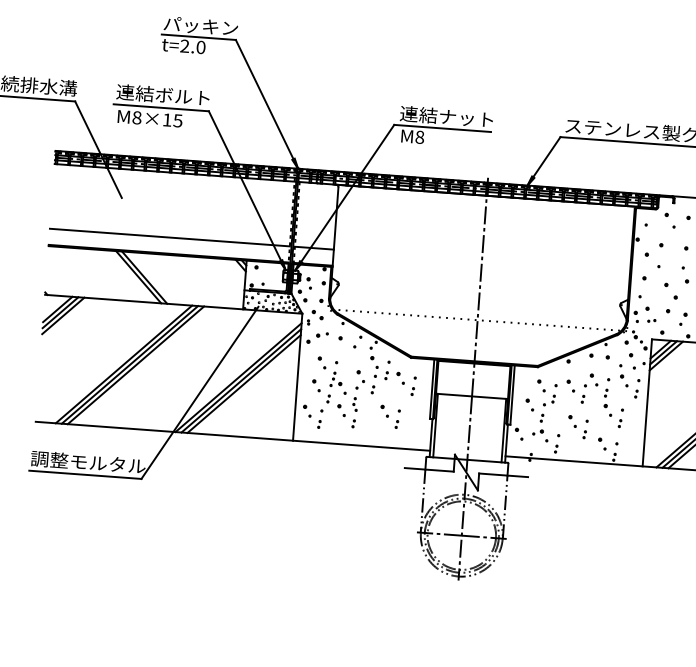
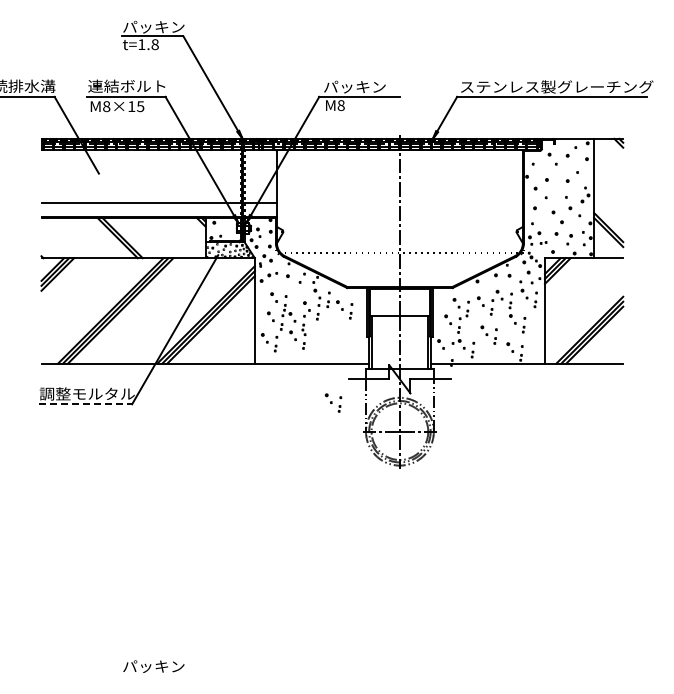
text: (193, 46) -> (148, 44), t=2.0 -> t=1.8
text: (446, 116) -> (361, 86), 連結ナット -> パッキン
part: (390, 416) -> (333, 402), moved
line: (85, 475) -> (85, 404), solid -> dashed

